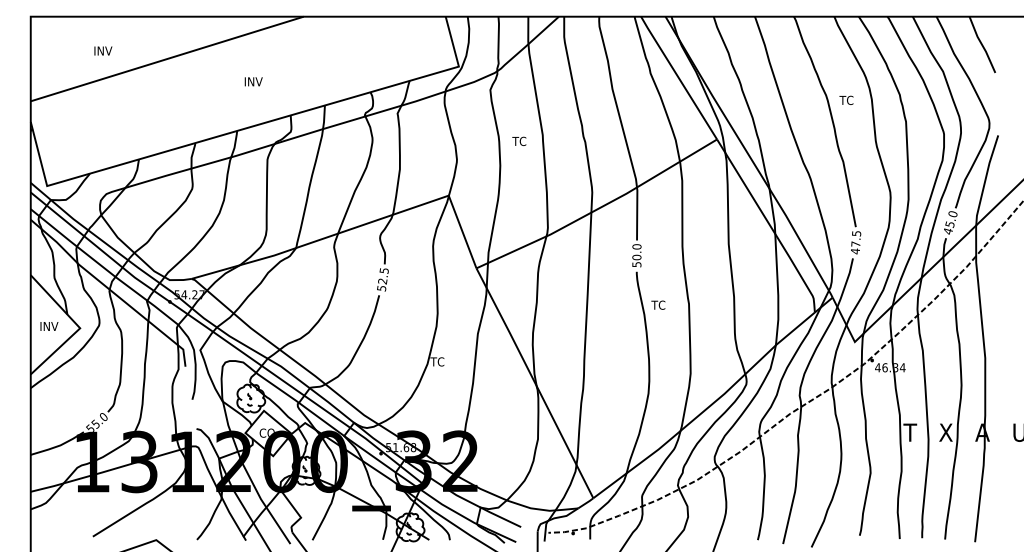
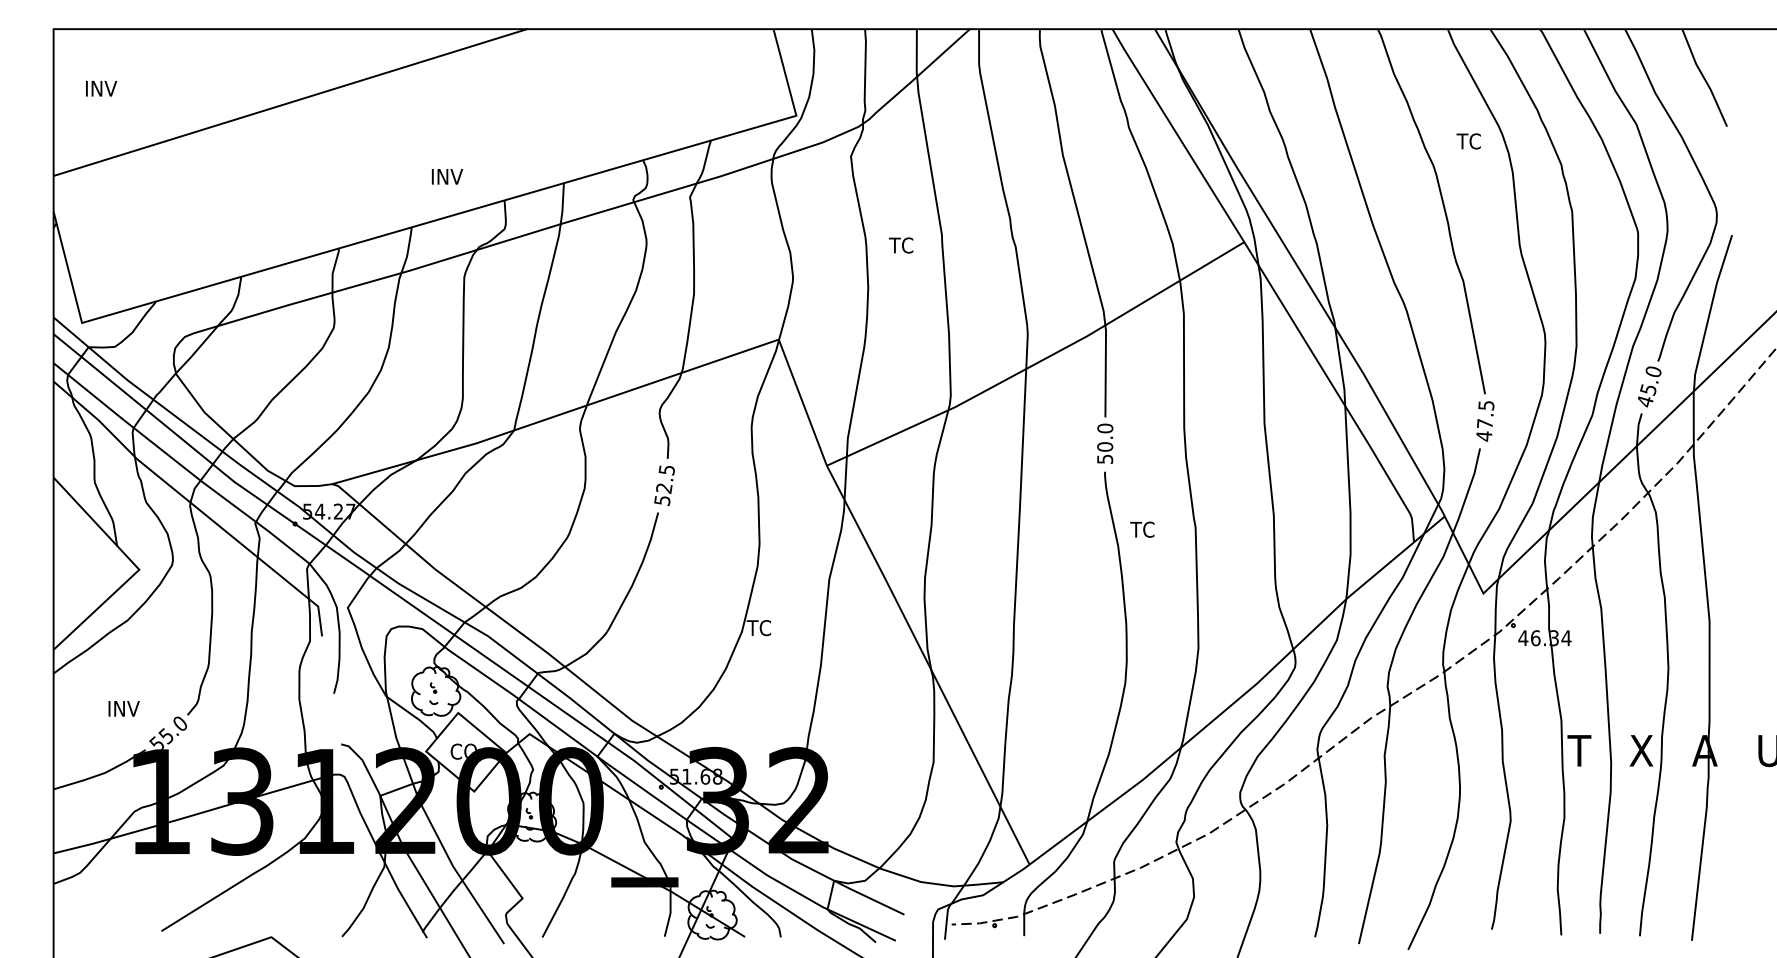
text: (103, 50) -> (101, 87), moved
text: (253, 81) -> (446, 176), moved
text: (846, 99) -> (1468, 139), moved
text: (49, 326) -> (124, 708), moved

